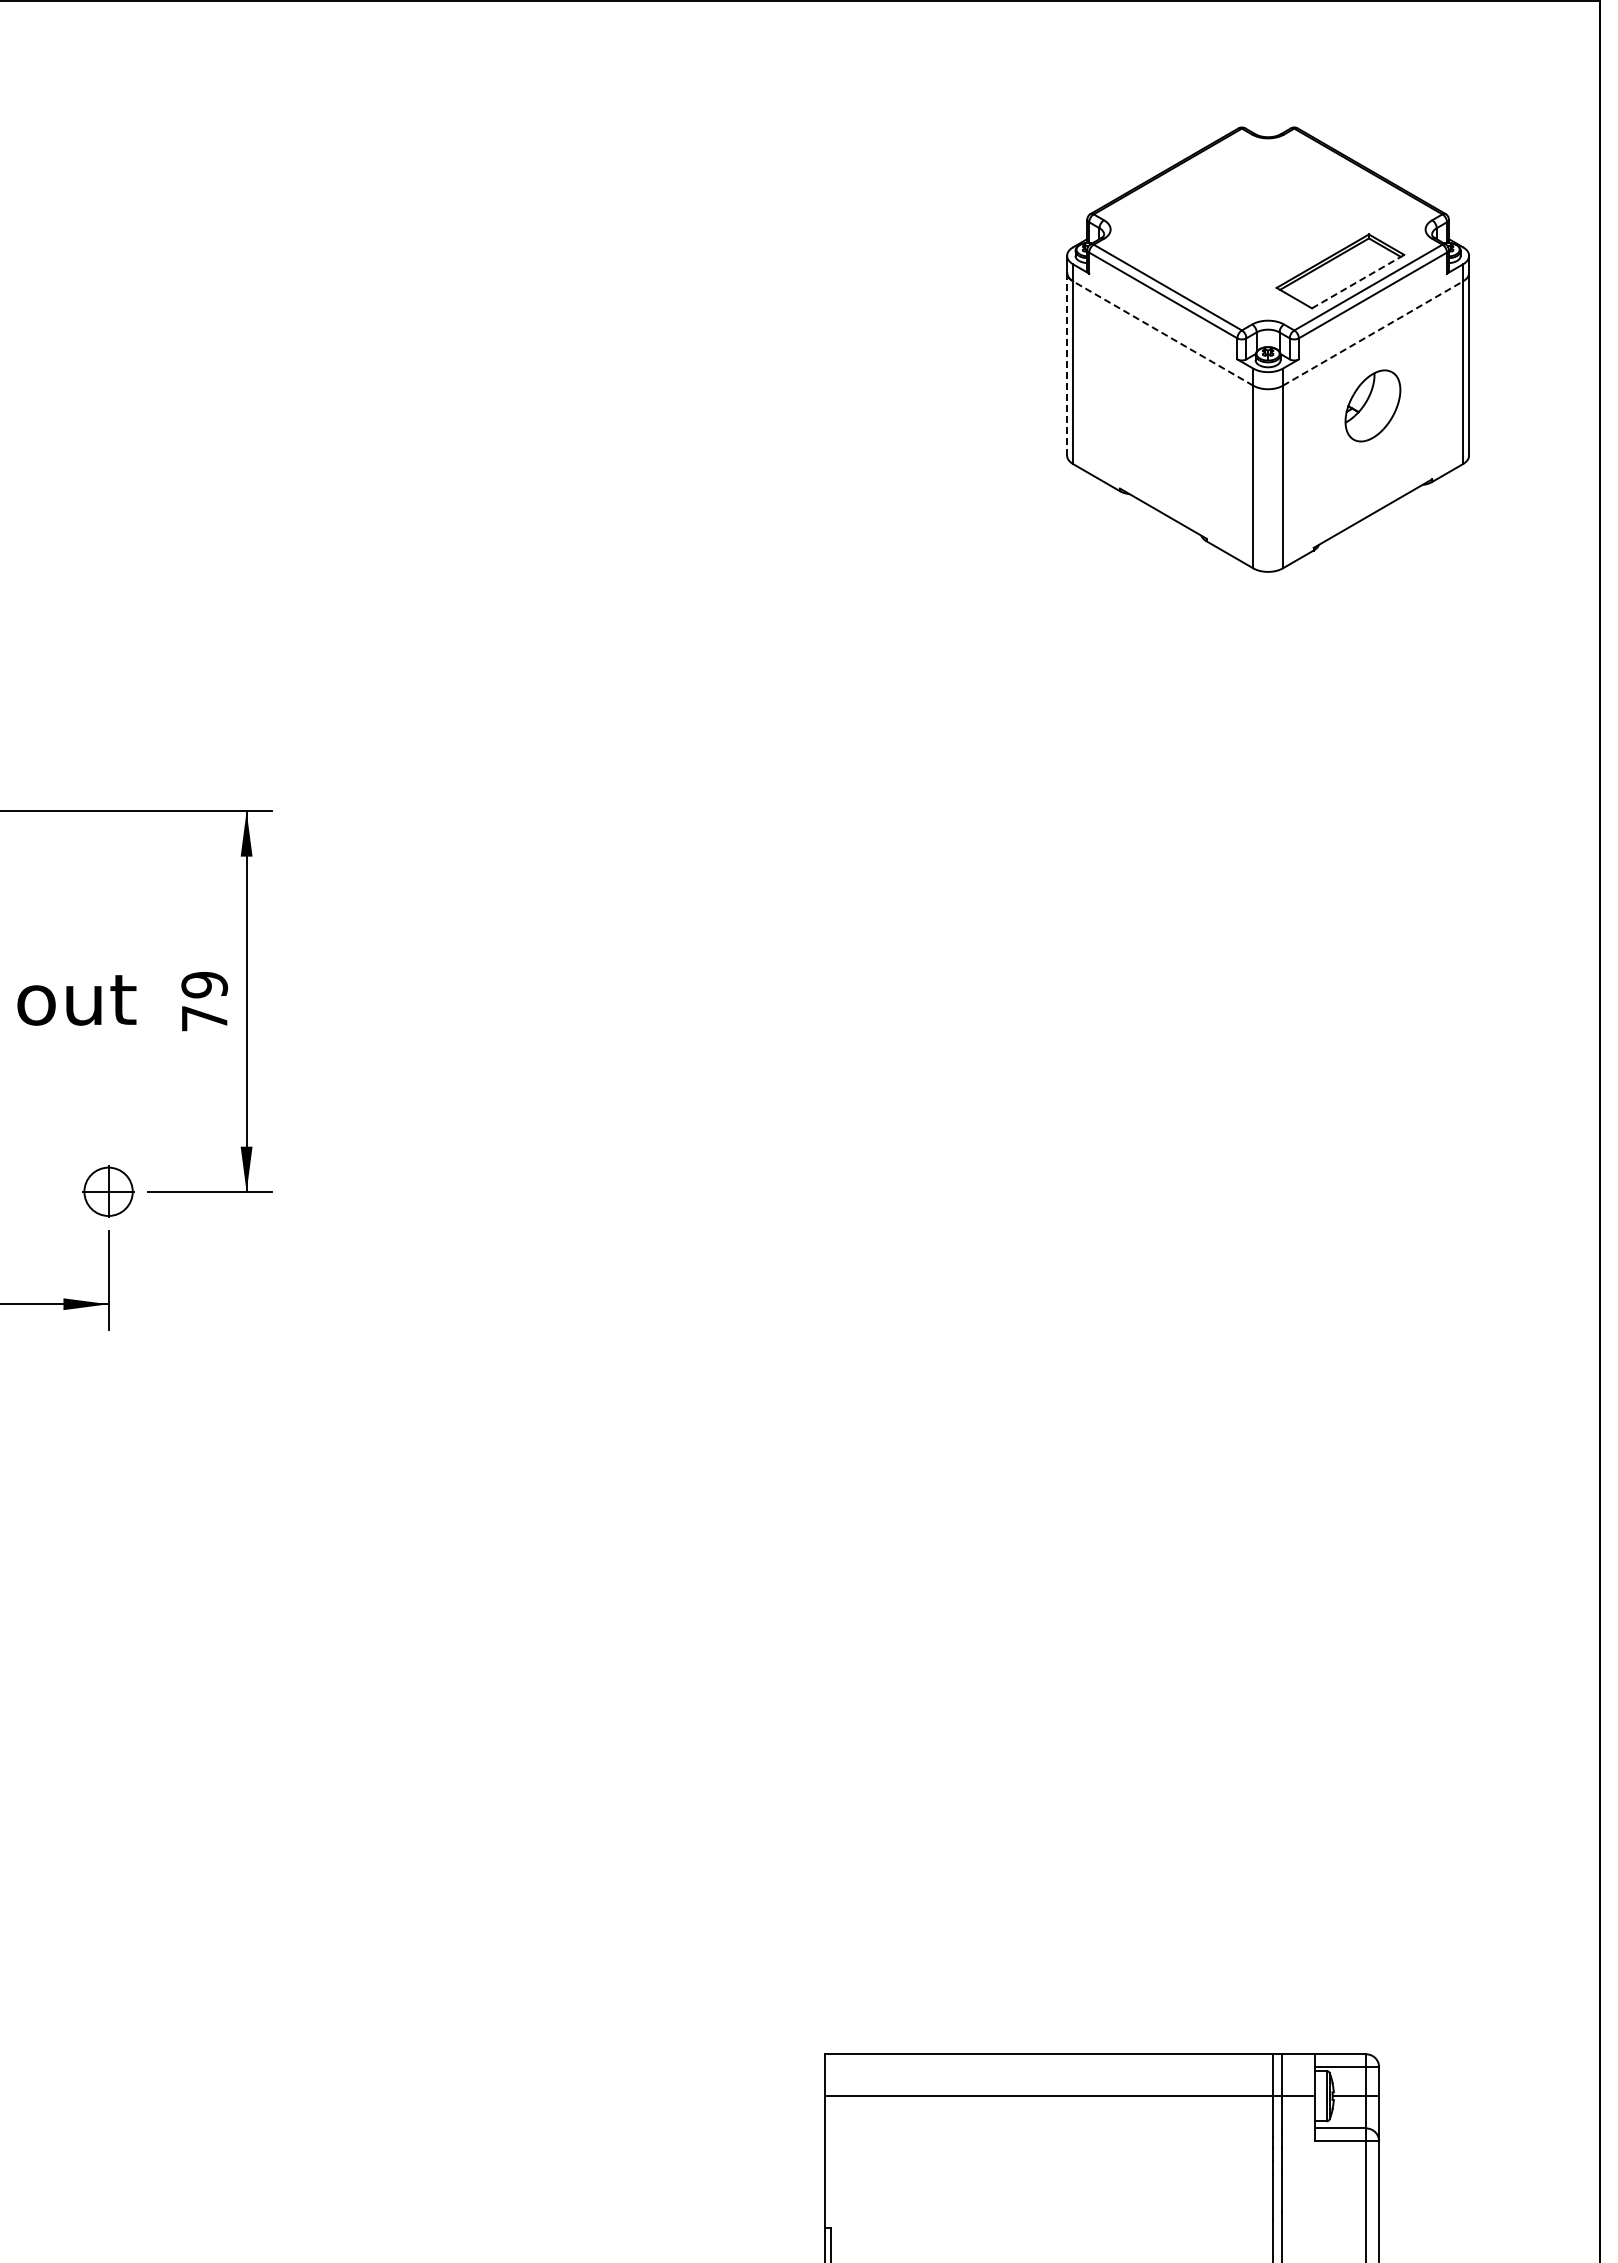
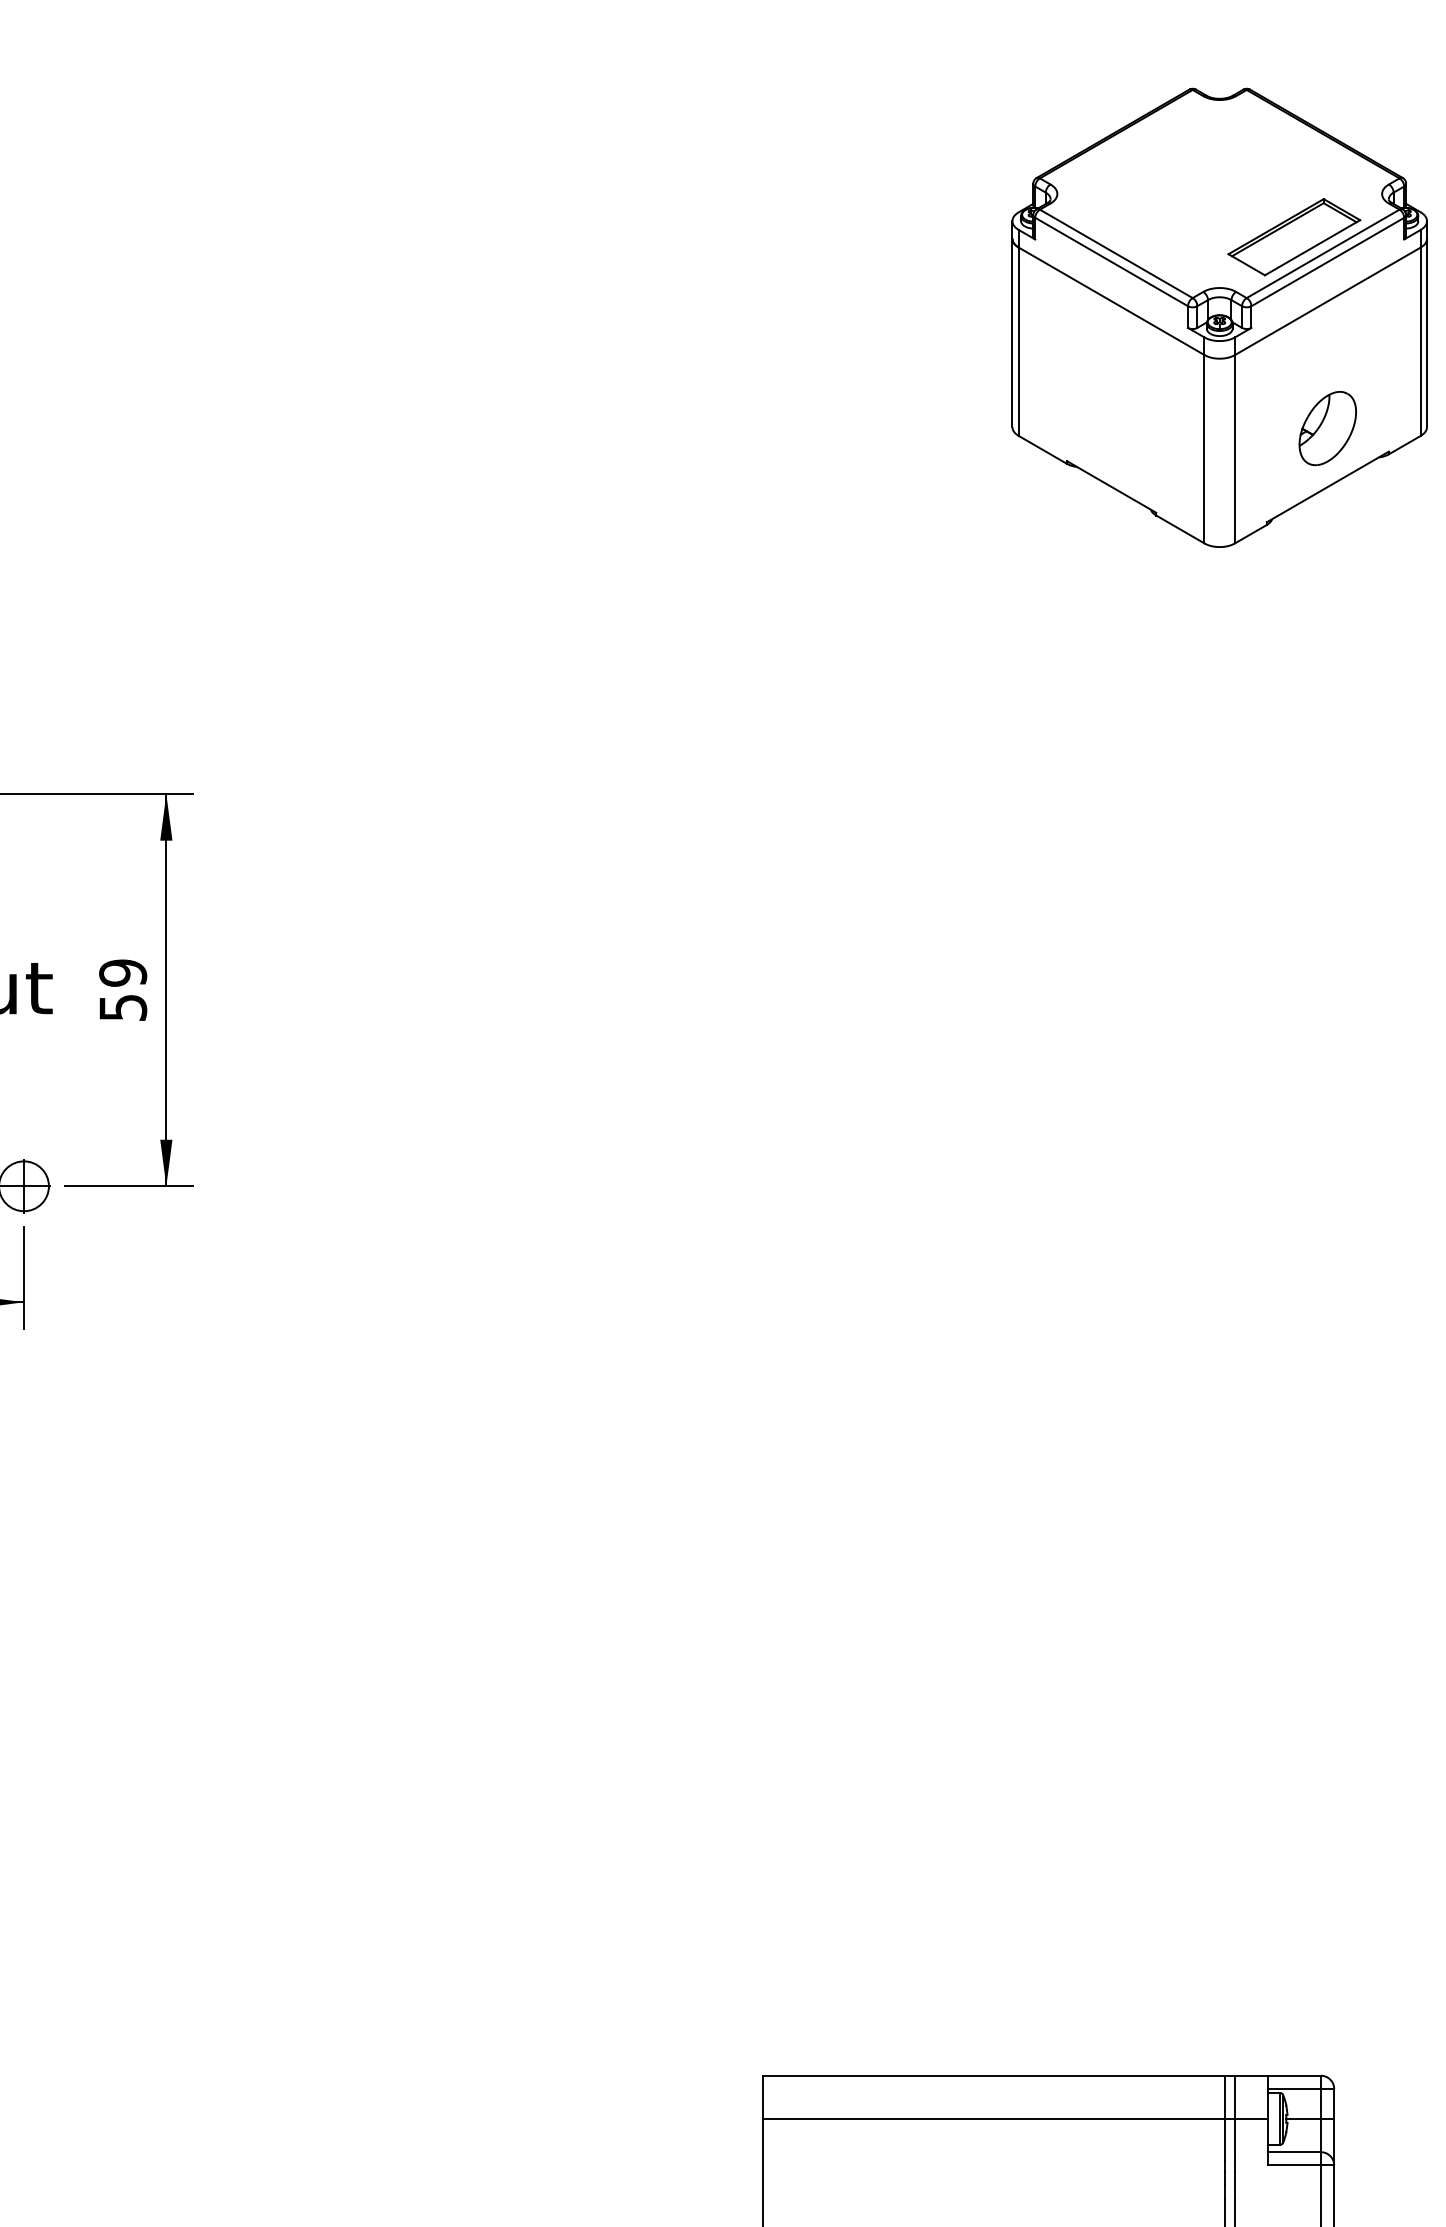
line: (1358, 281) -> (1312, 247), dashed -> solid
line: (1162, 333) -> (1110, 301), dashed -> solid
line: (1373, 333) -> (1328, 301), dashed -> solid
line: (1067, 363) -> (1012, 332), dashed -> solid
part: (1372, 405) -> (1327, 428), moved
text: (205, 1018) -> (123, 1007), 79 -> 59

